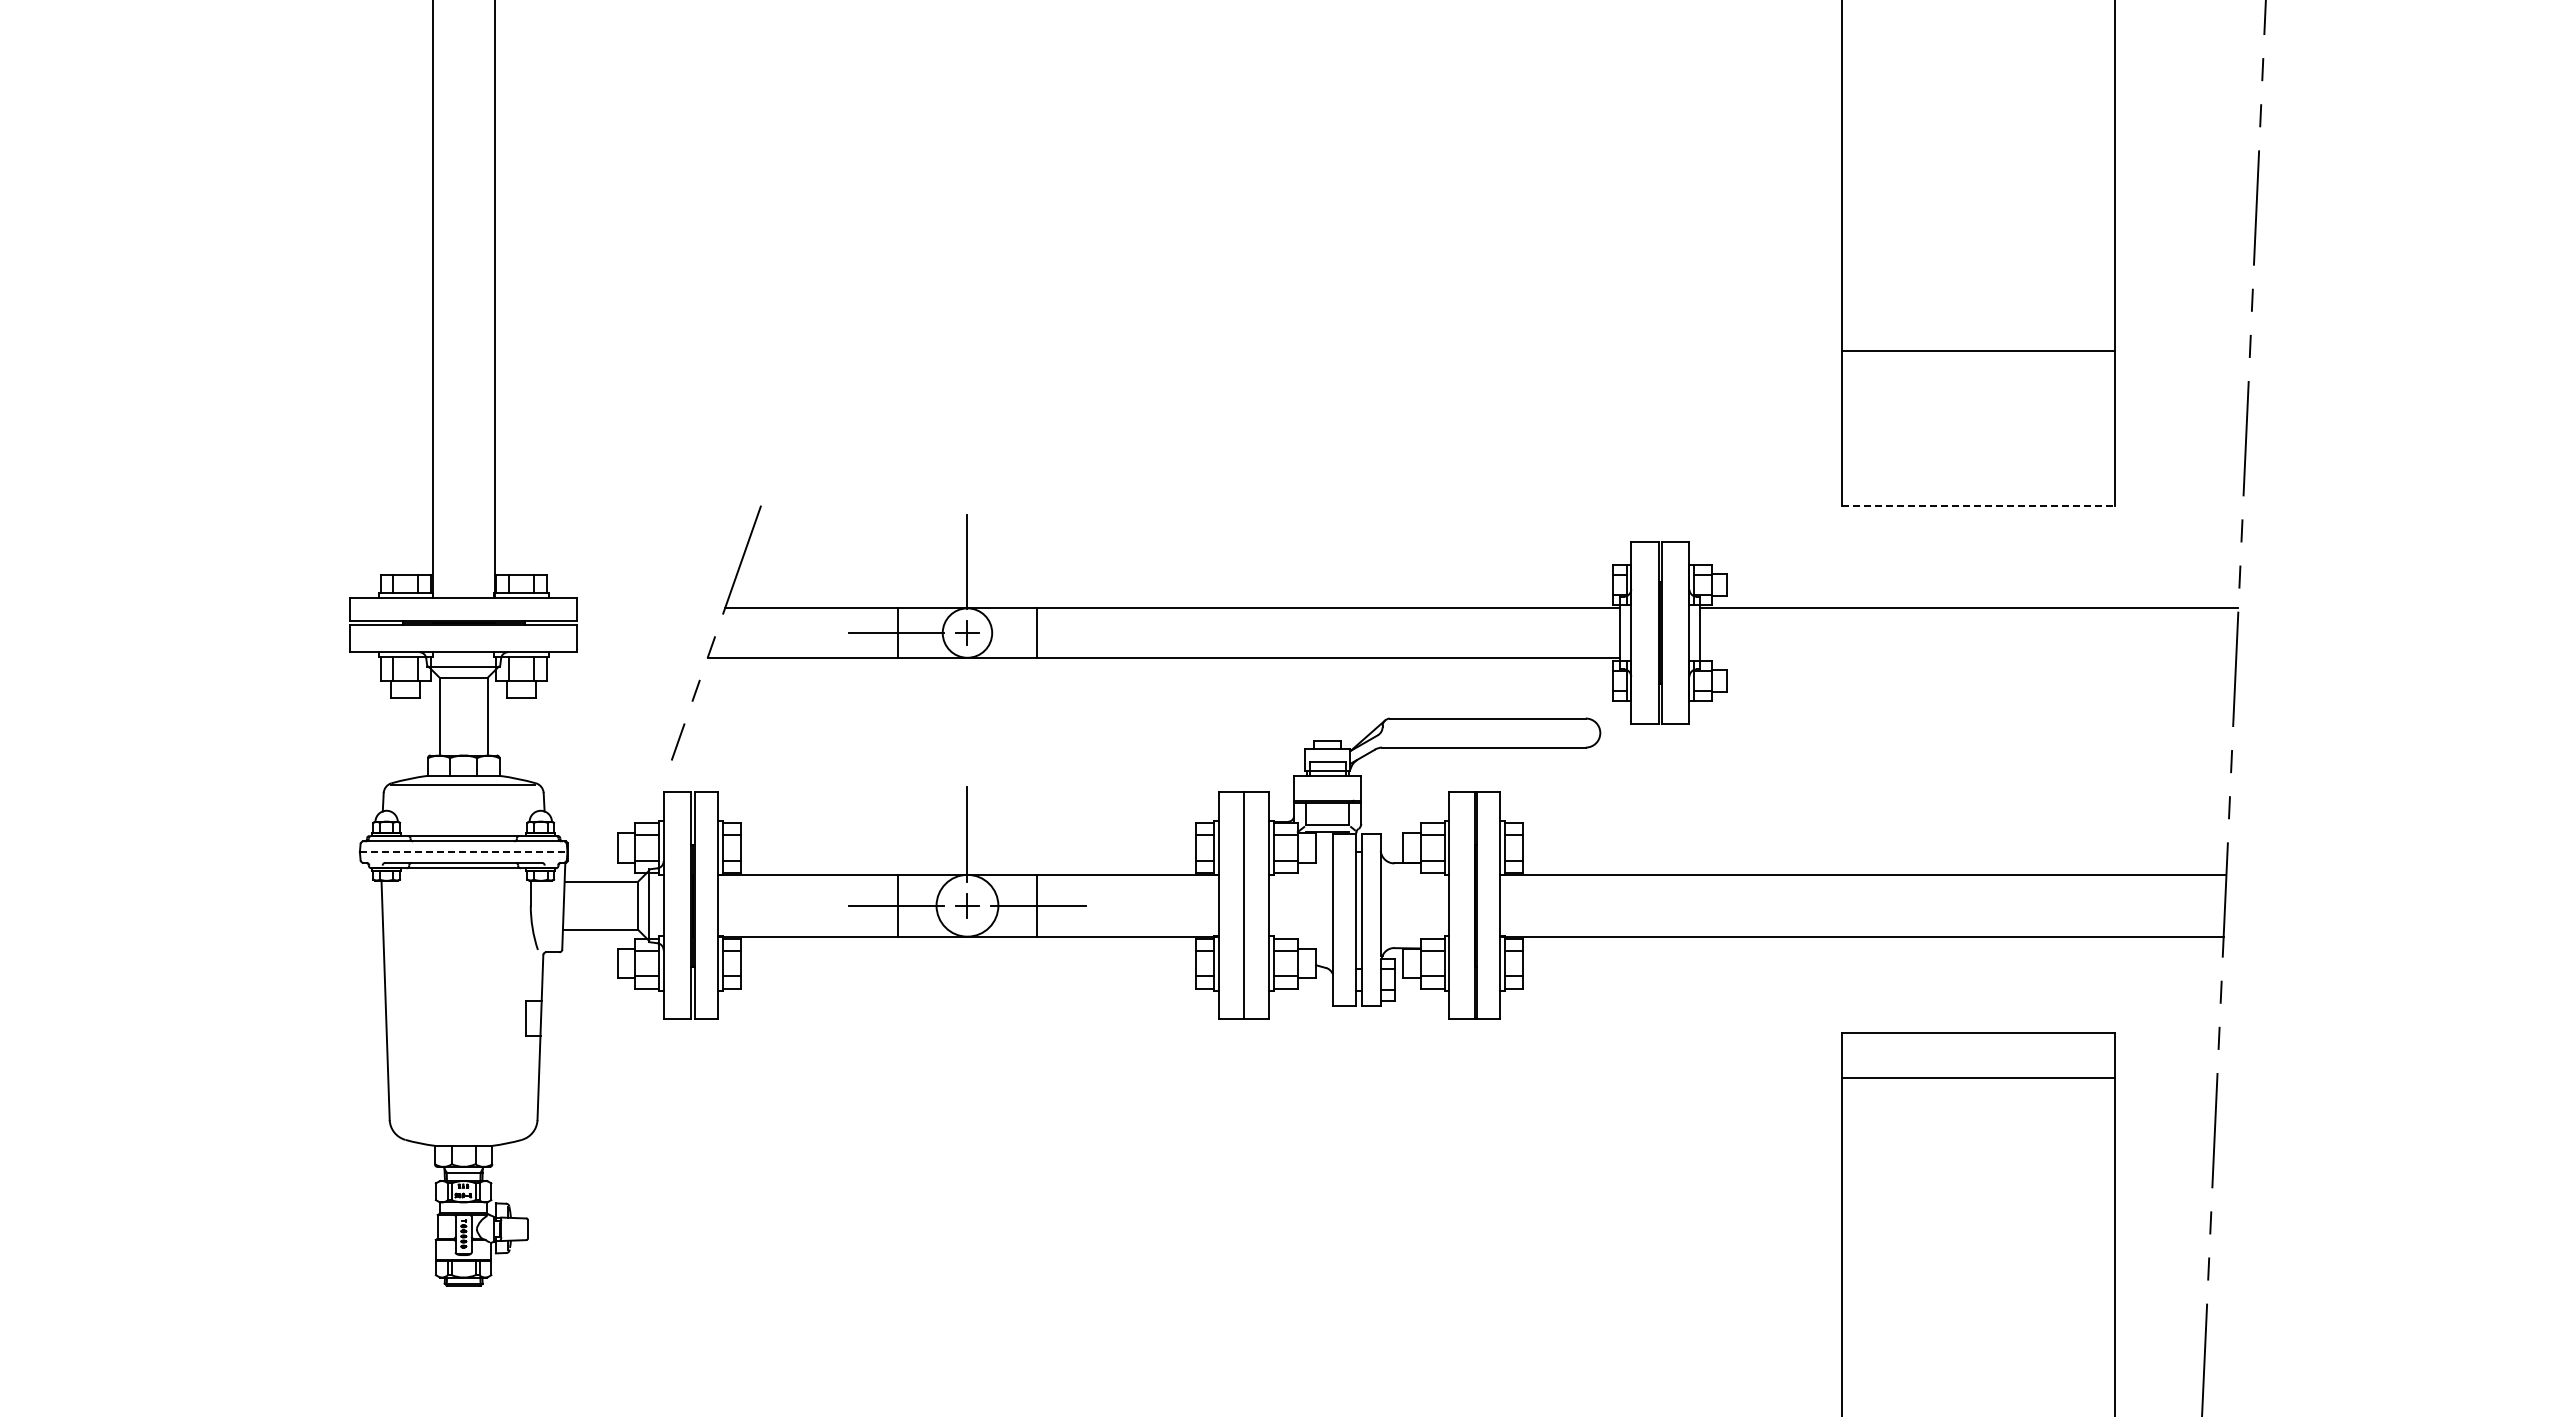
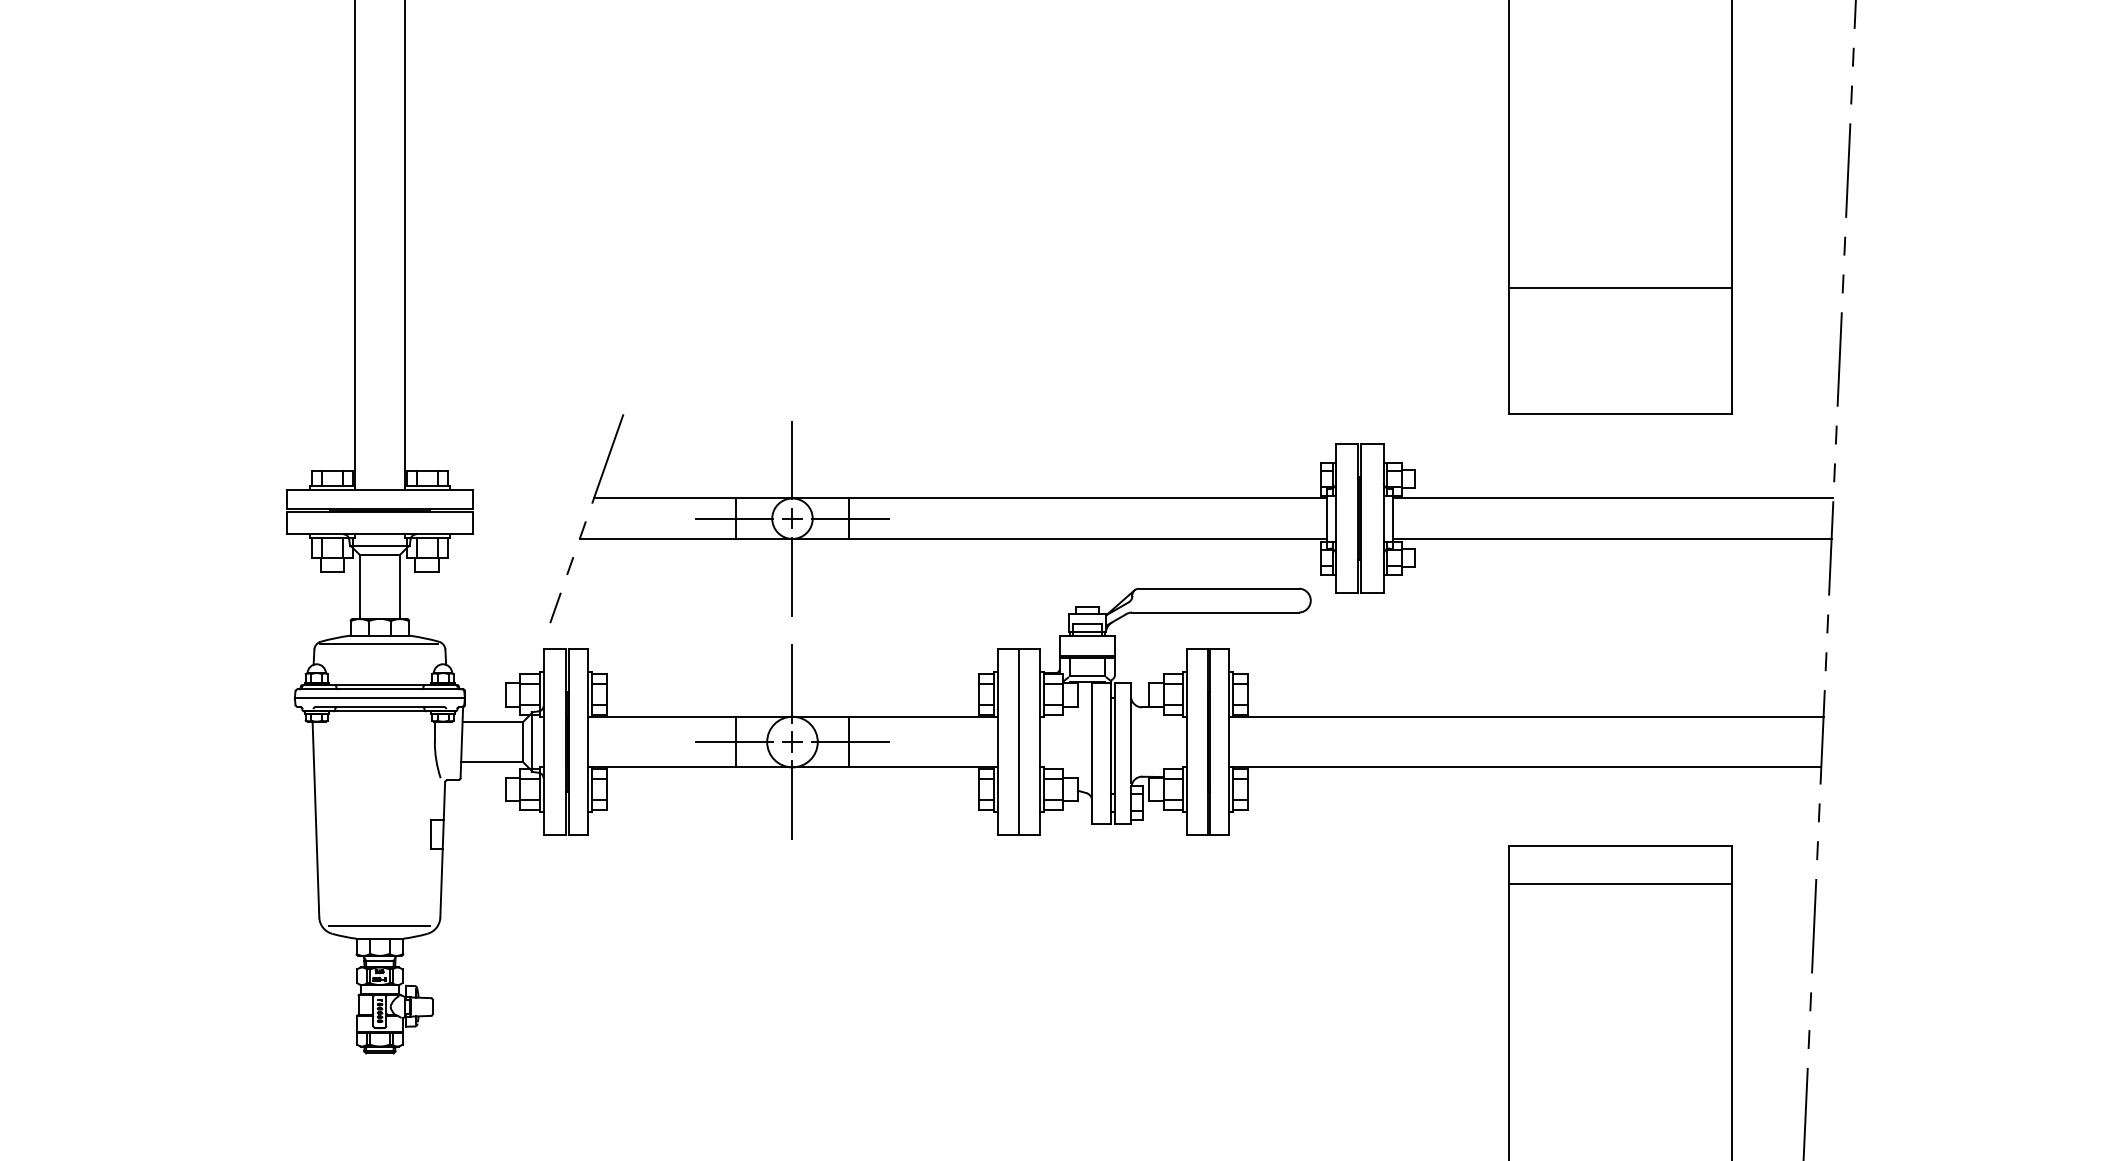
line: (1978, 505) -> (1620, 414), dashed -> solid
line: (1038, 633) -> (850, 519), added
line: (1968, 657) -> (1612, 538), added
line: (967, 703) -> (792, 576), added
line: (463, 852) -> (379, 698), dashed -> solid
line: (967, 976) -> (792, 799), added
line: (462, 1129) -> (378, 925), added

